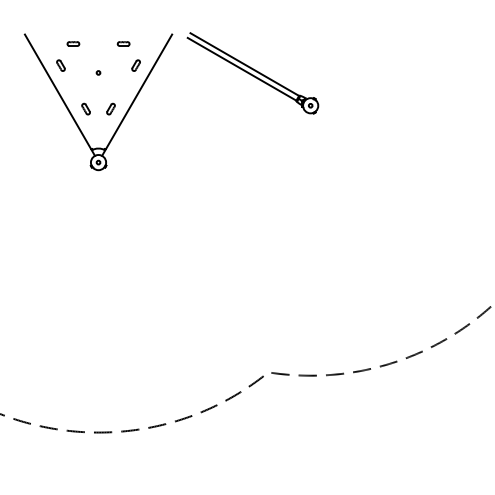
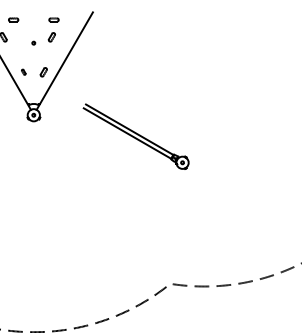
part: (135, 65) -> (51, 37), moved
part: (252, 73) -> (135, 136), moved
part: (85, 108) -> (23, 71), size x0.6

